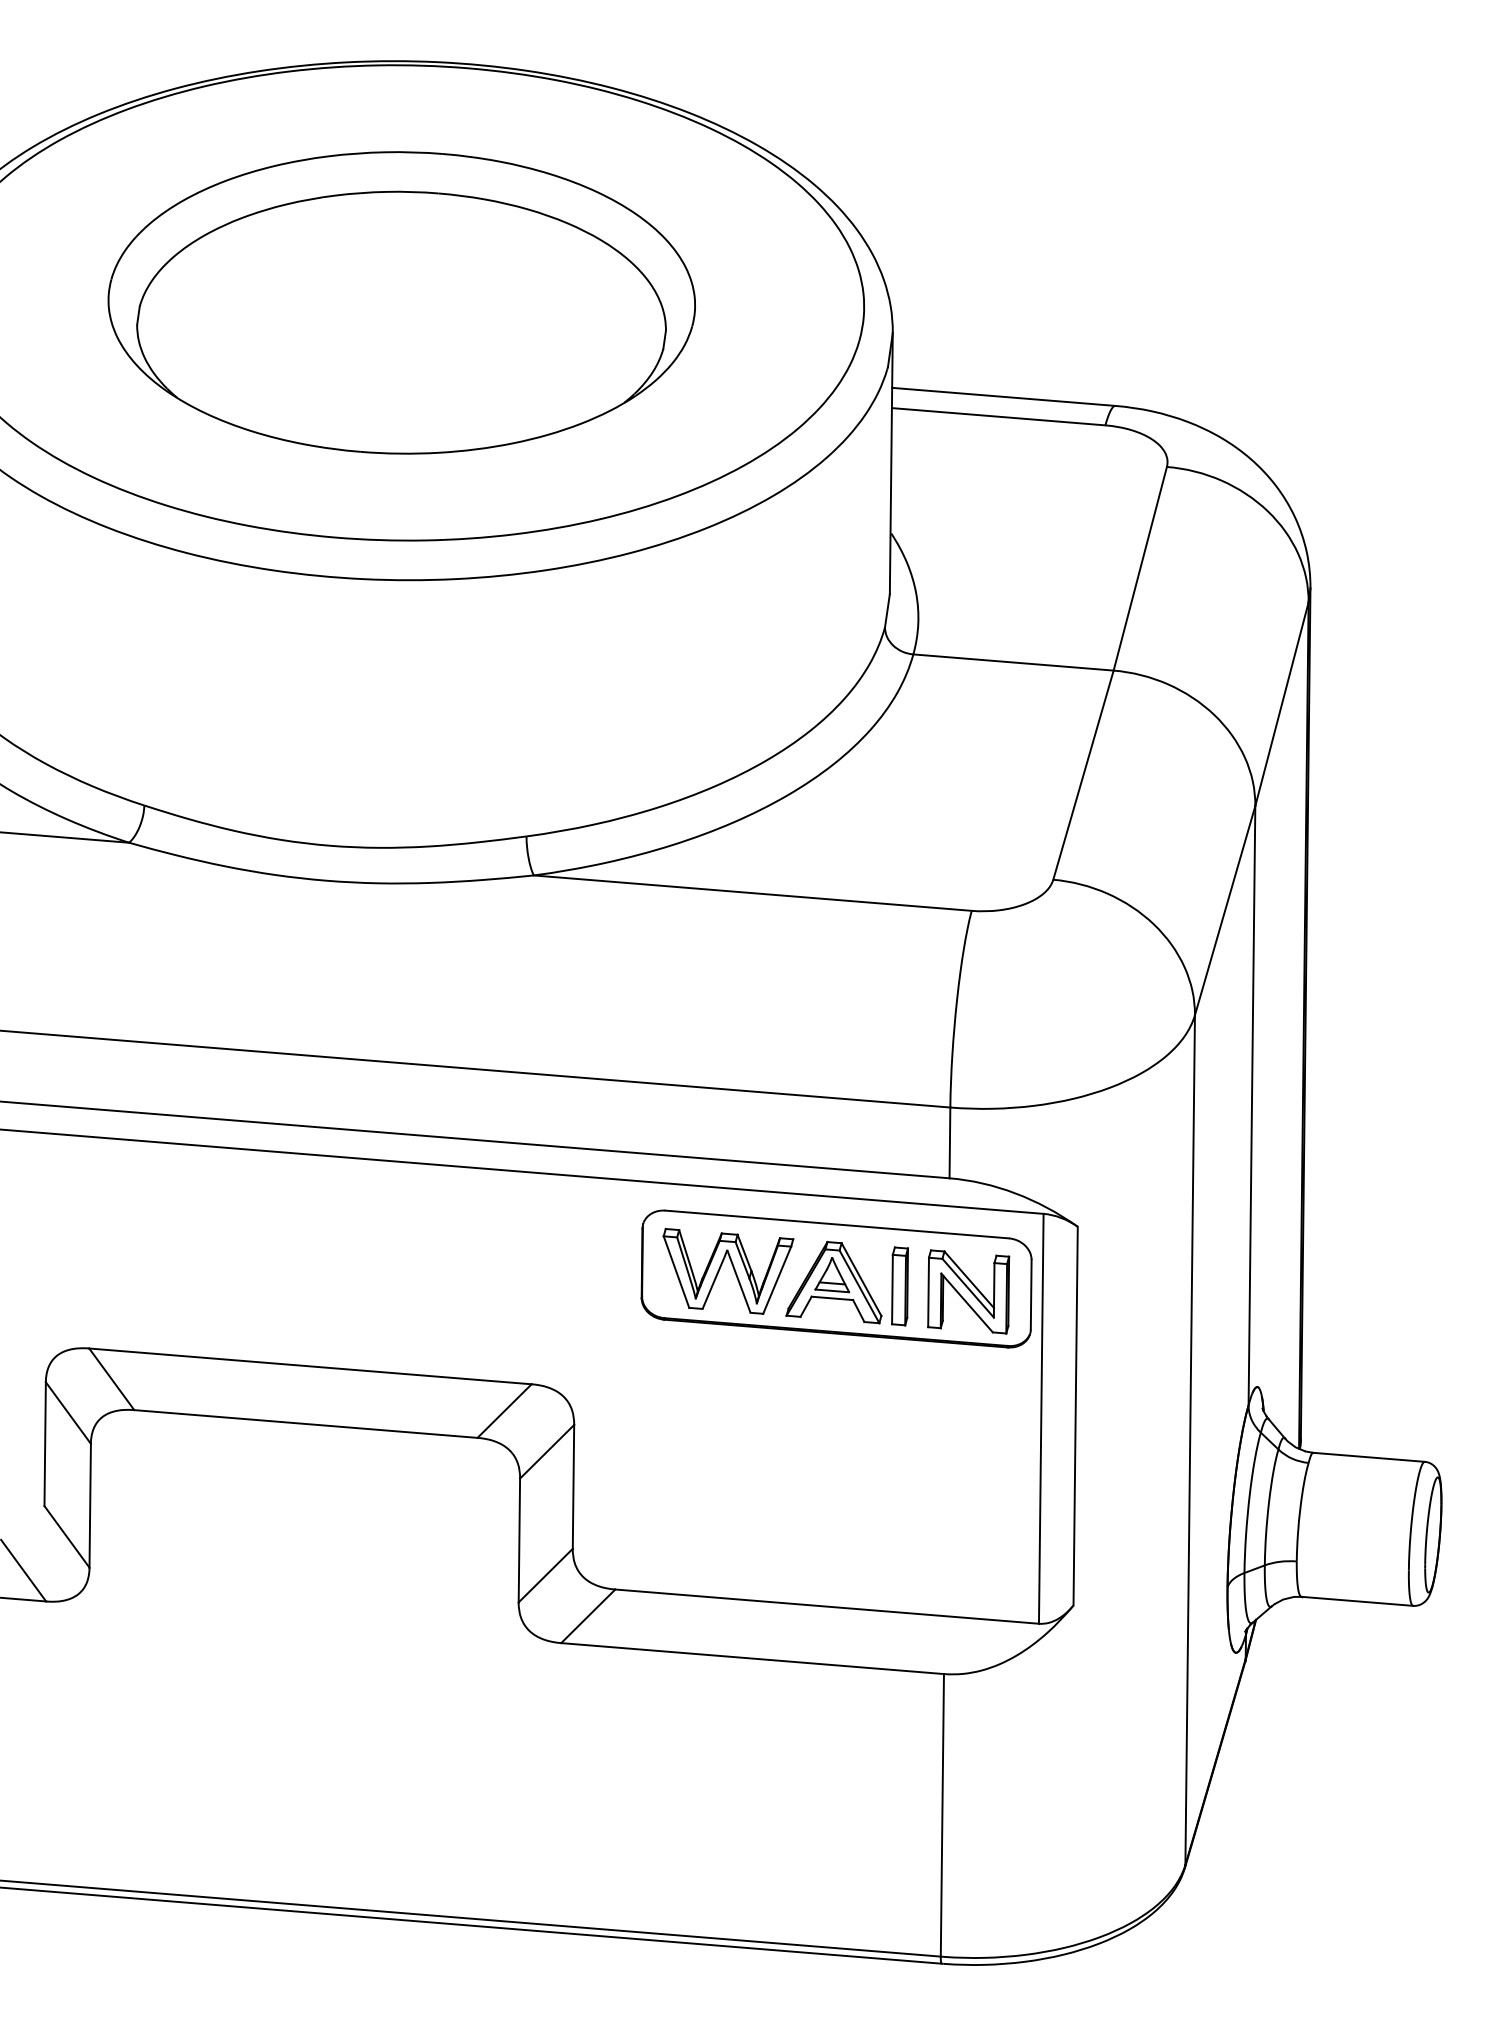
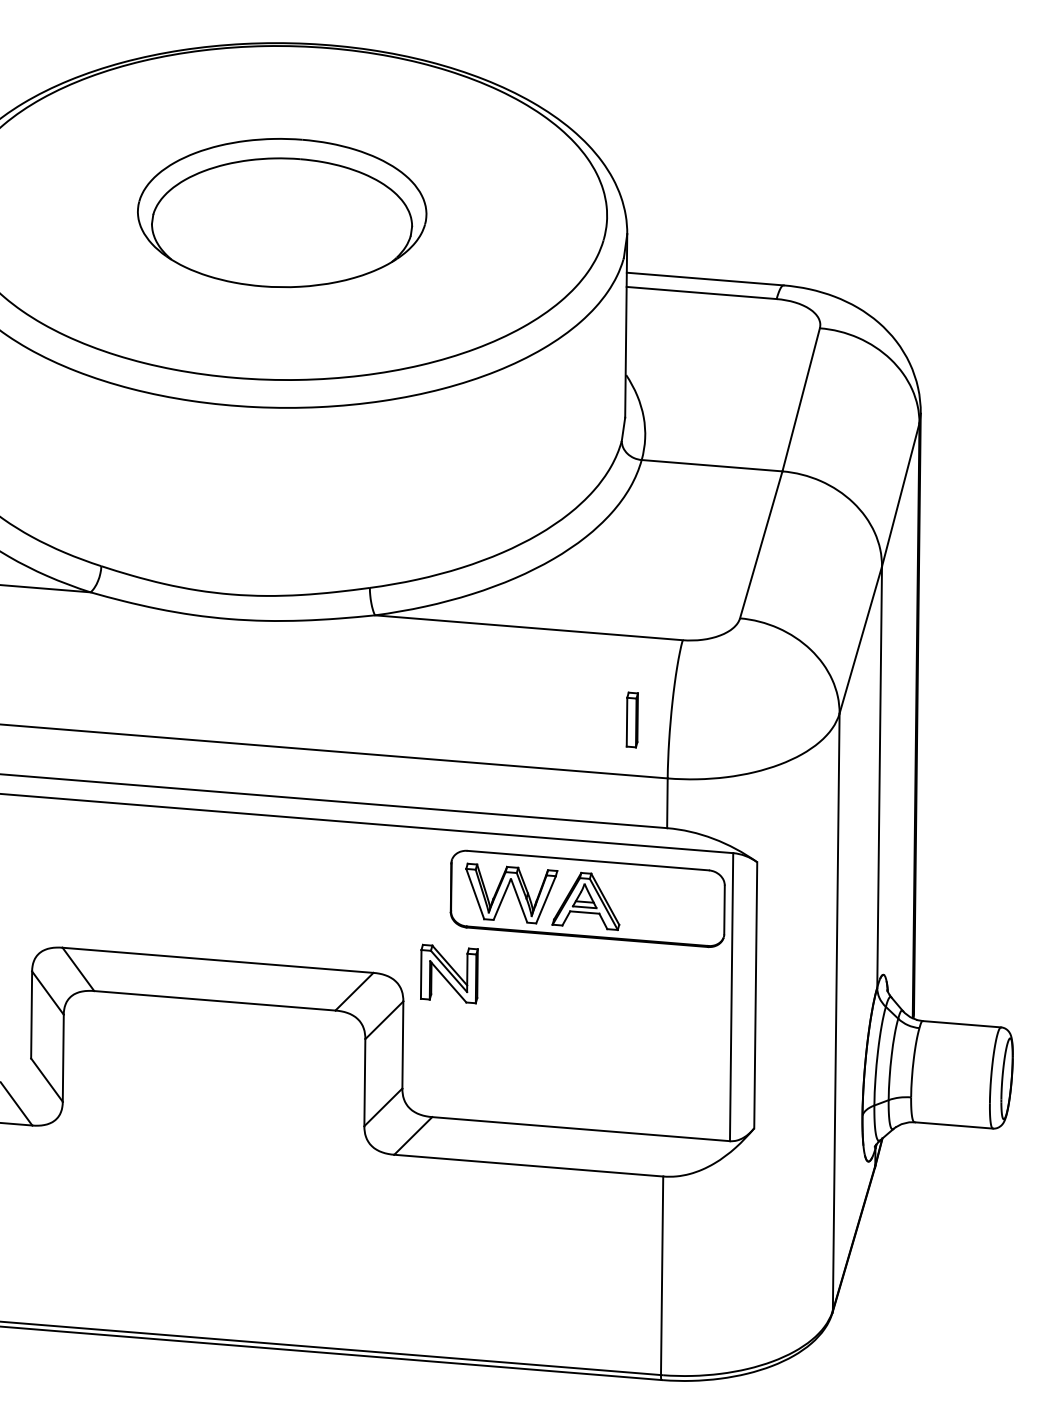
part: (401, 302) -> (282, 212), size x0.7
part: (899, 1286) -> (631, 720), moved
part: (968, 1291) -> (449, 973), moved

